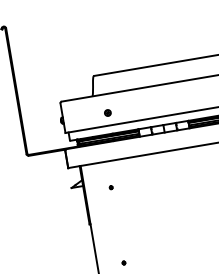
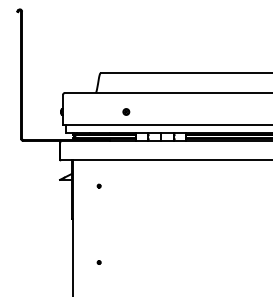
part: (107, 112) -> (126, 111), moved

